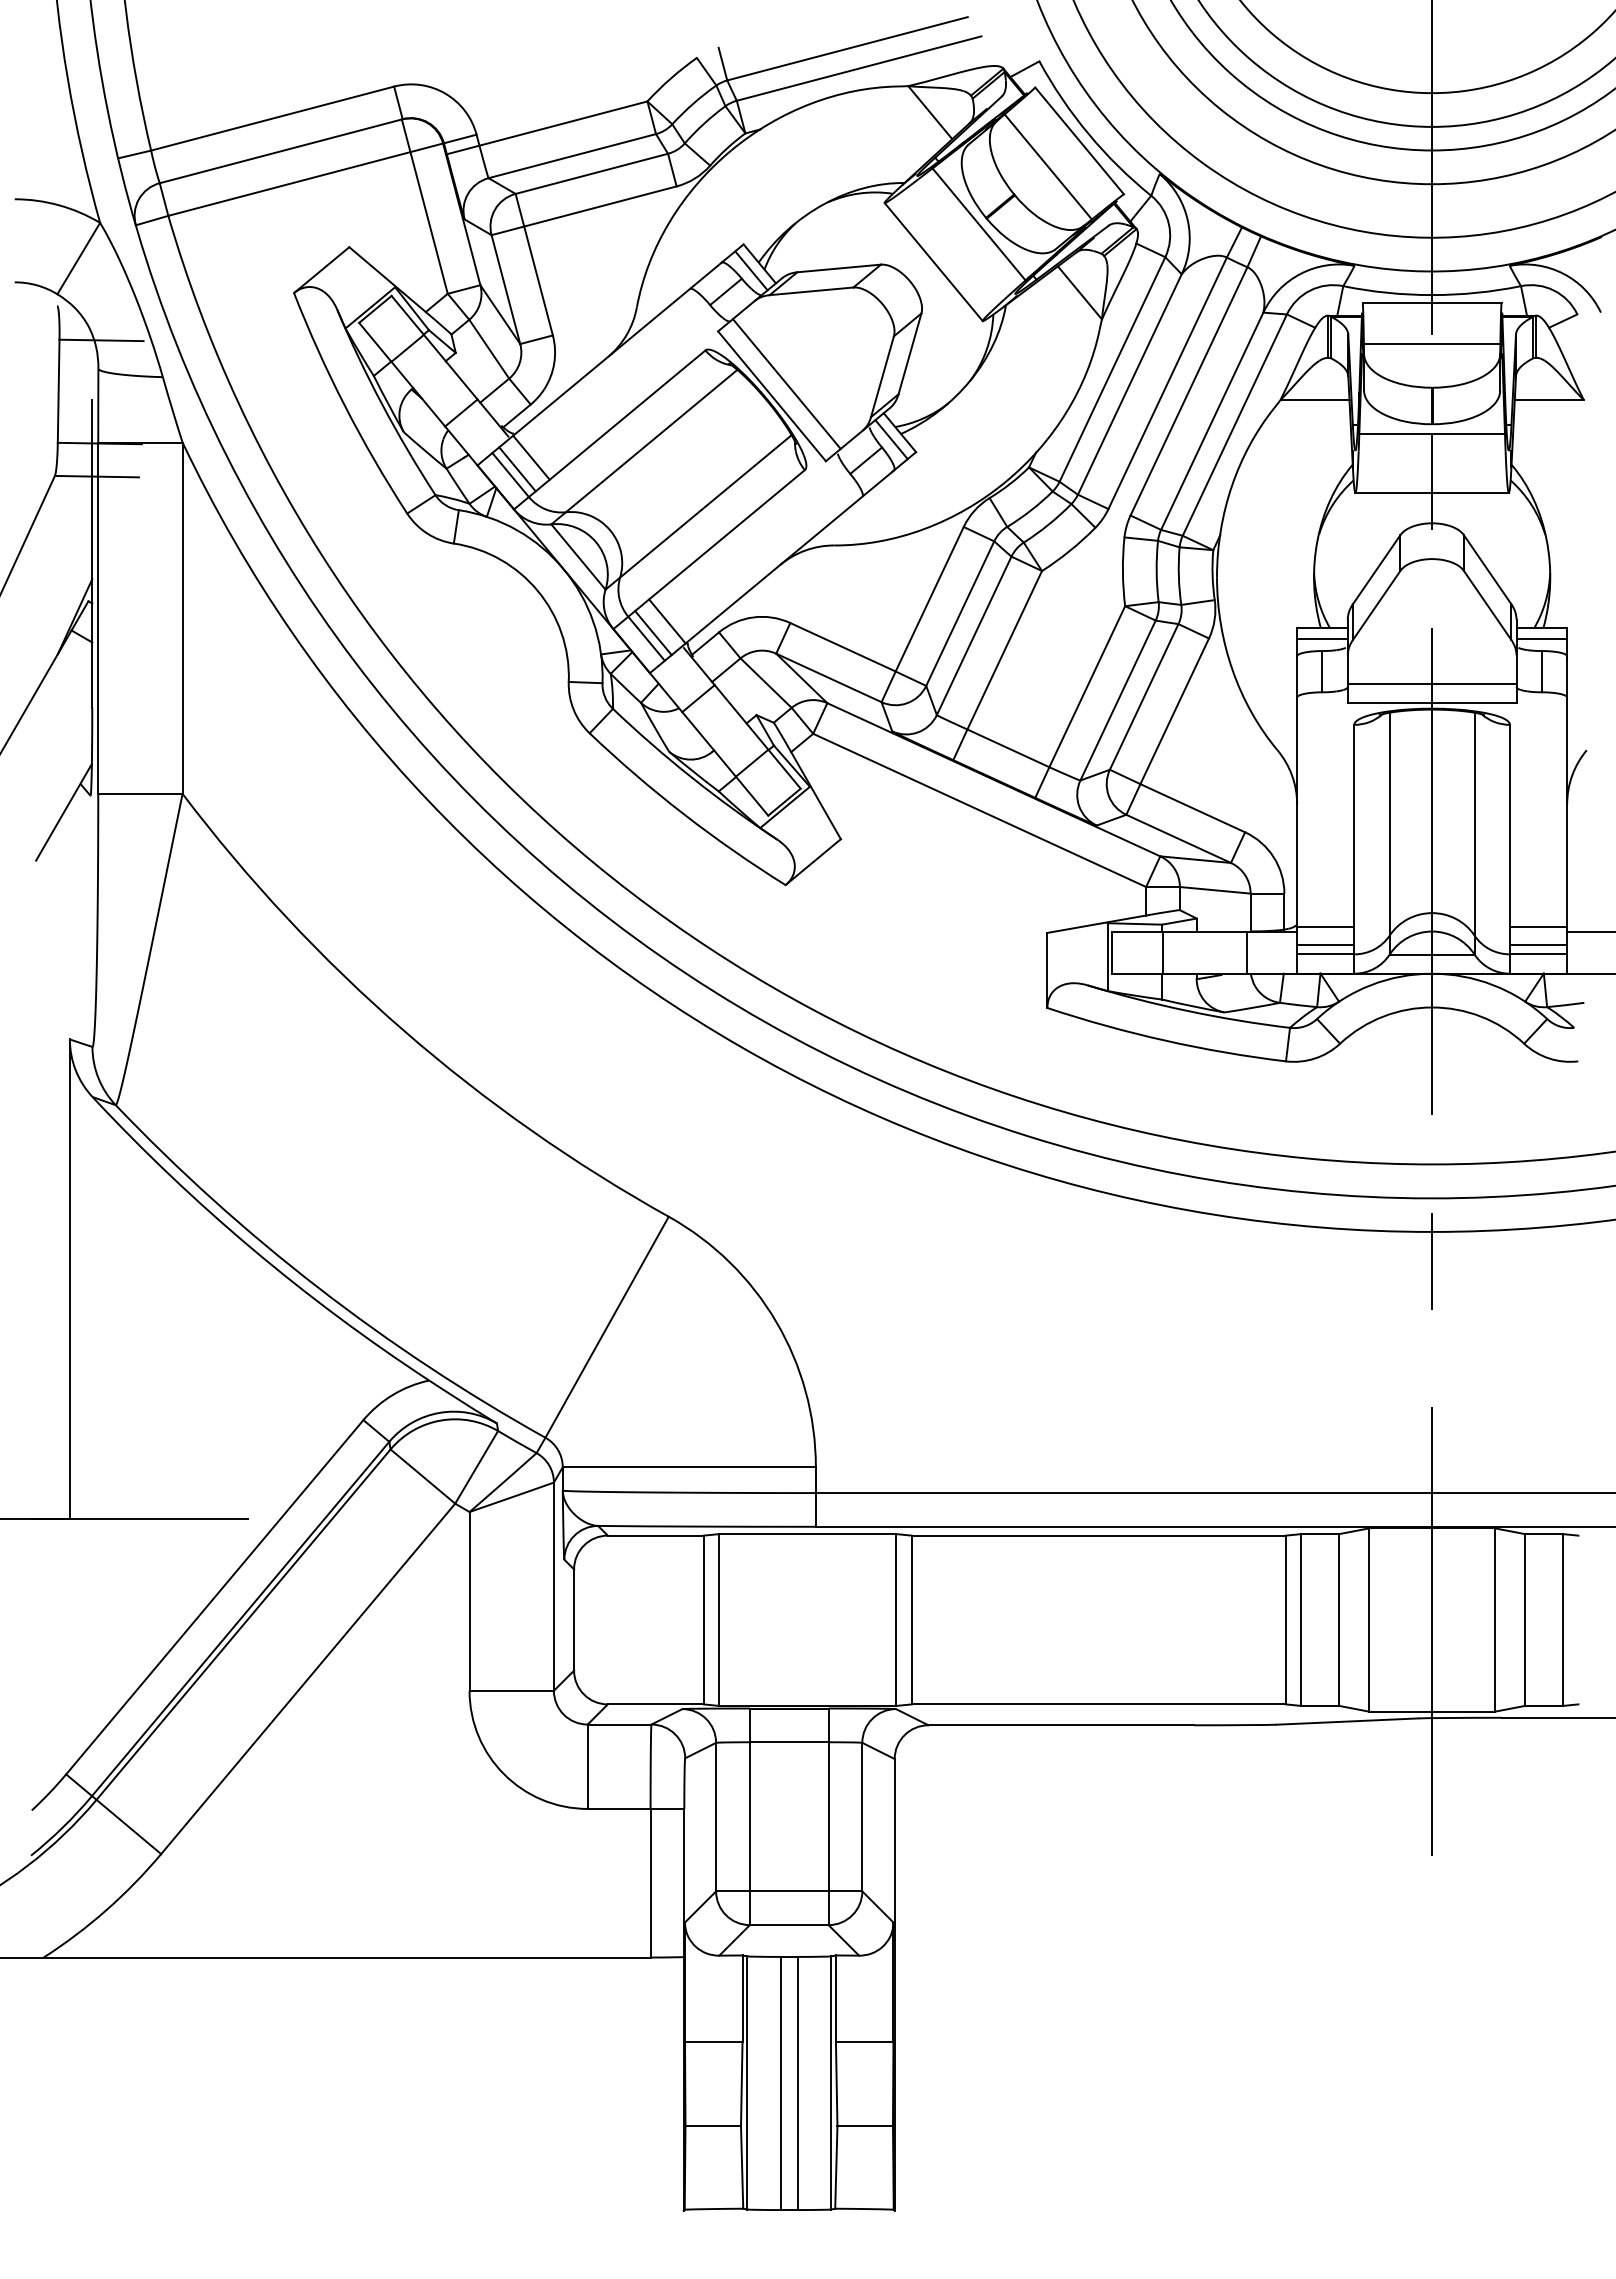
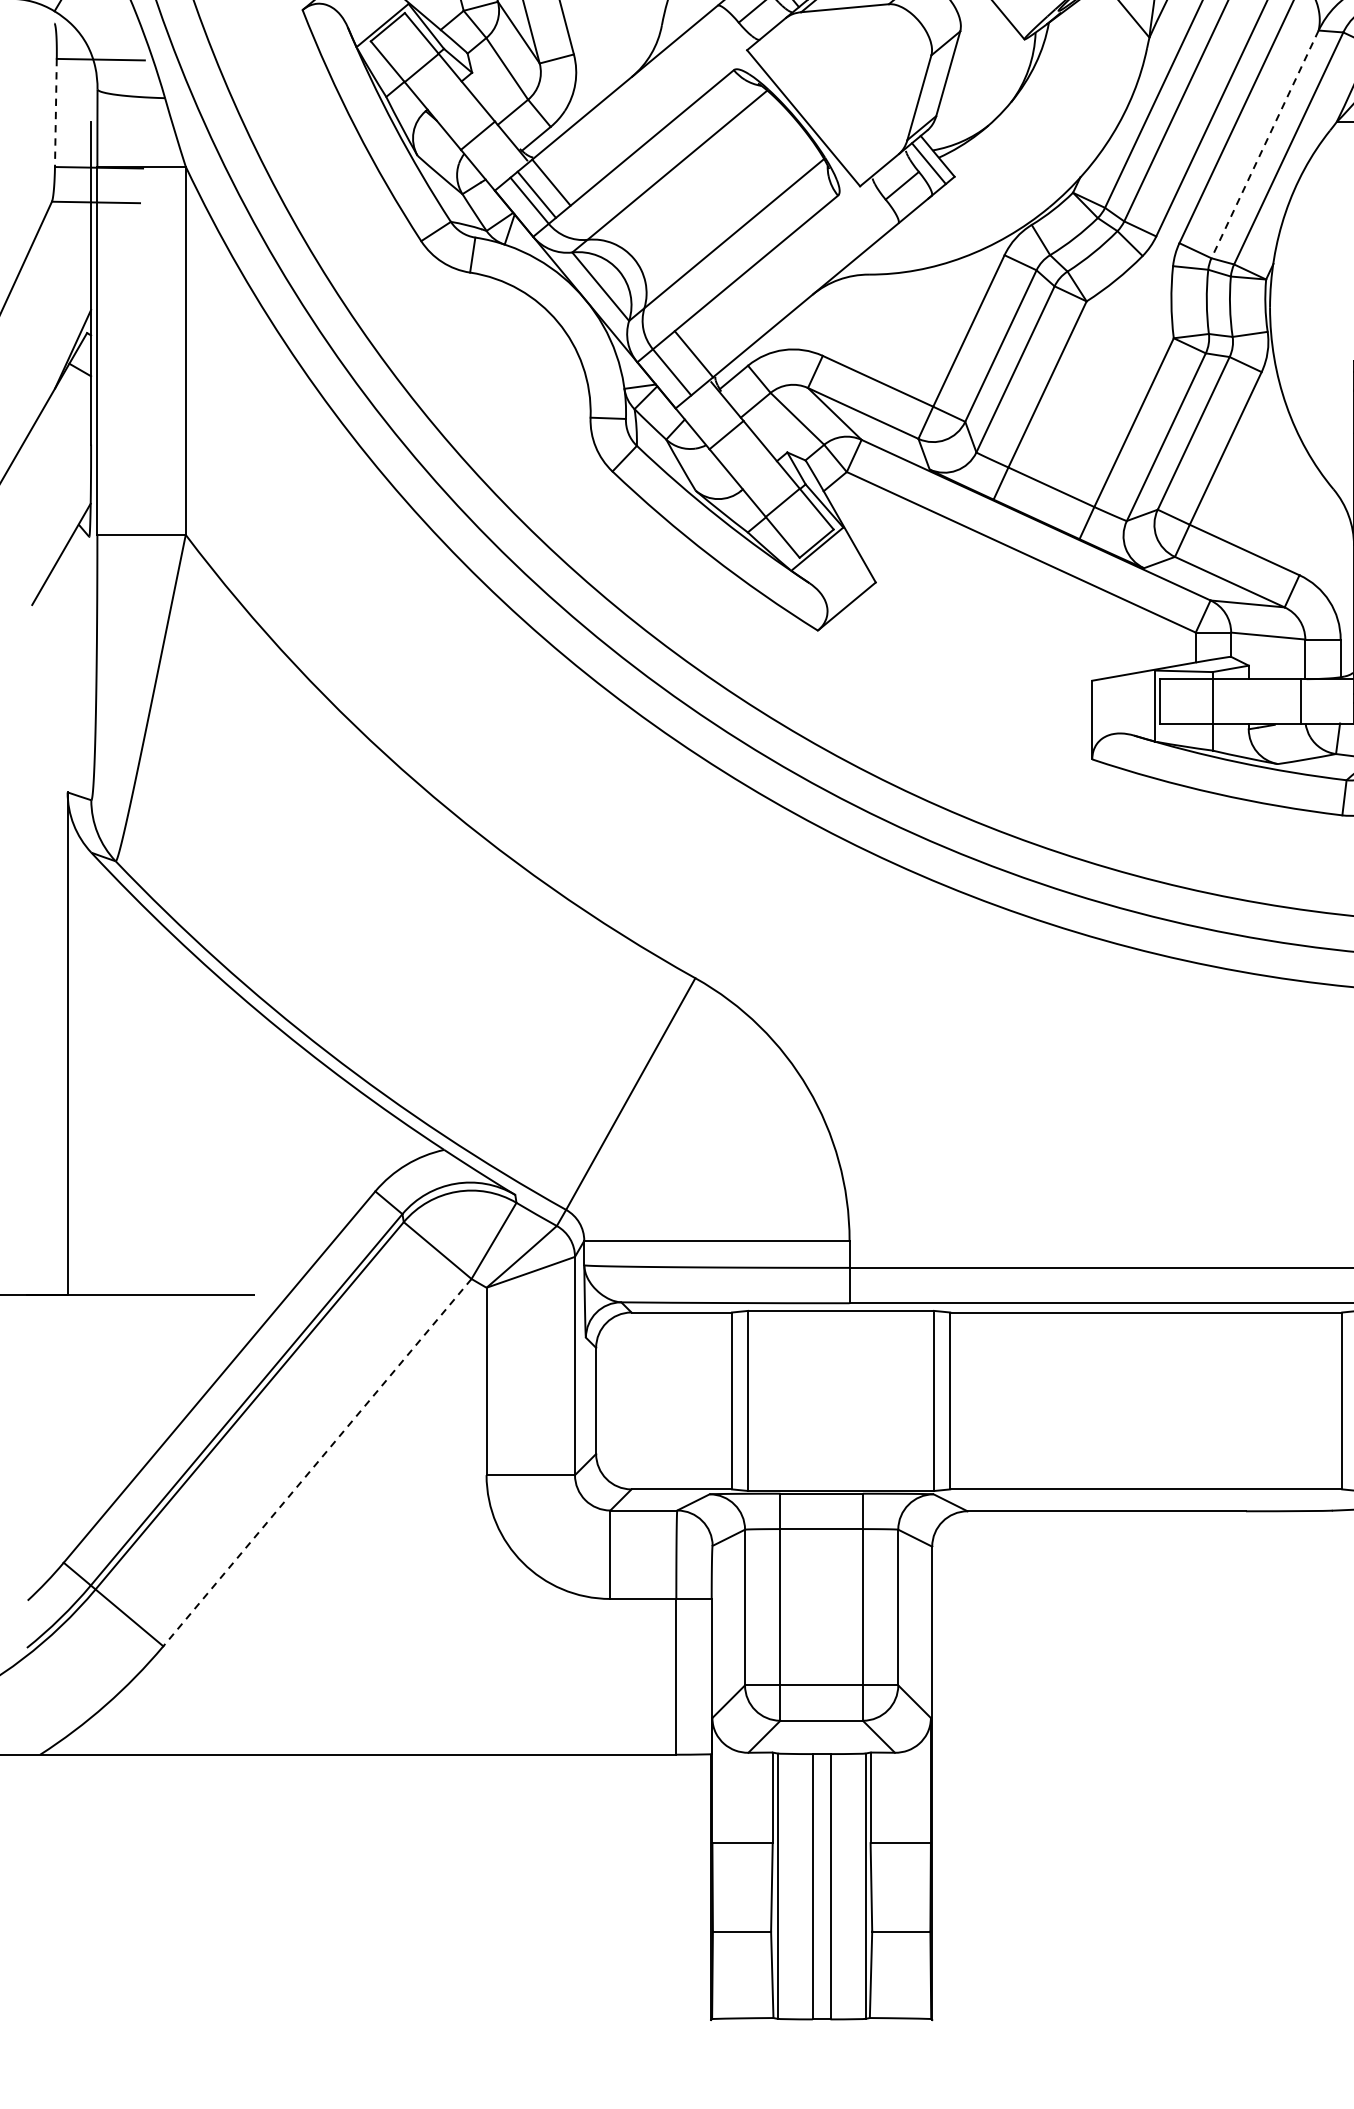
line: (786, 383) -> (818, 104), removed
line: (58, 391) -> (55, 113), solid -> dashed
line: (1212, 421) -> (1265, 144), solid -> dashed
line: (653, 633) -> (679, 366), removed
line: (308, 1678) -> (317, 1462), solid -> dashed

